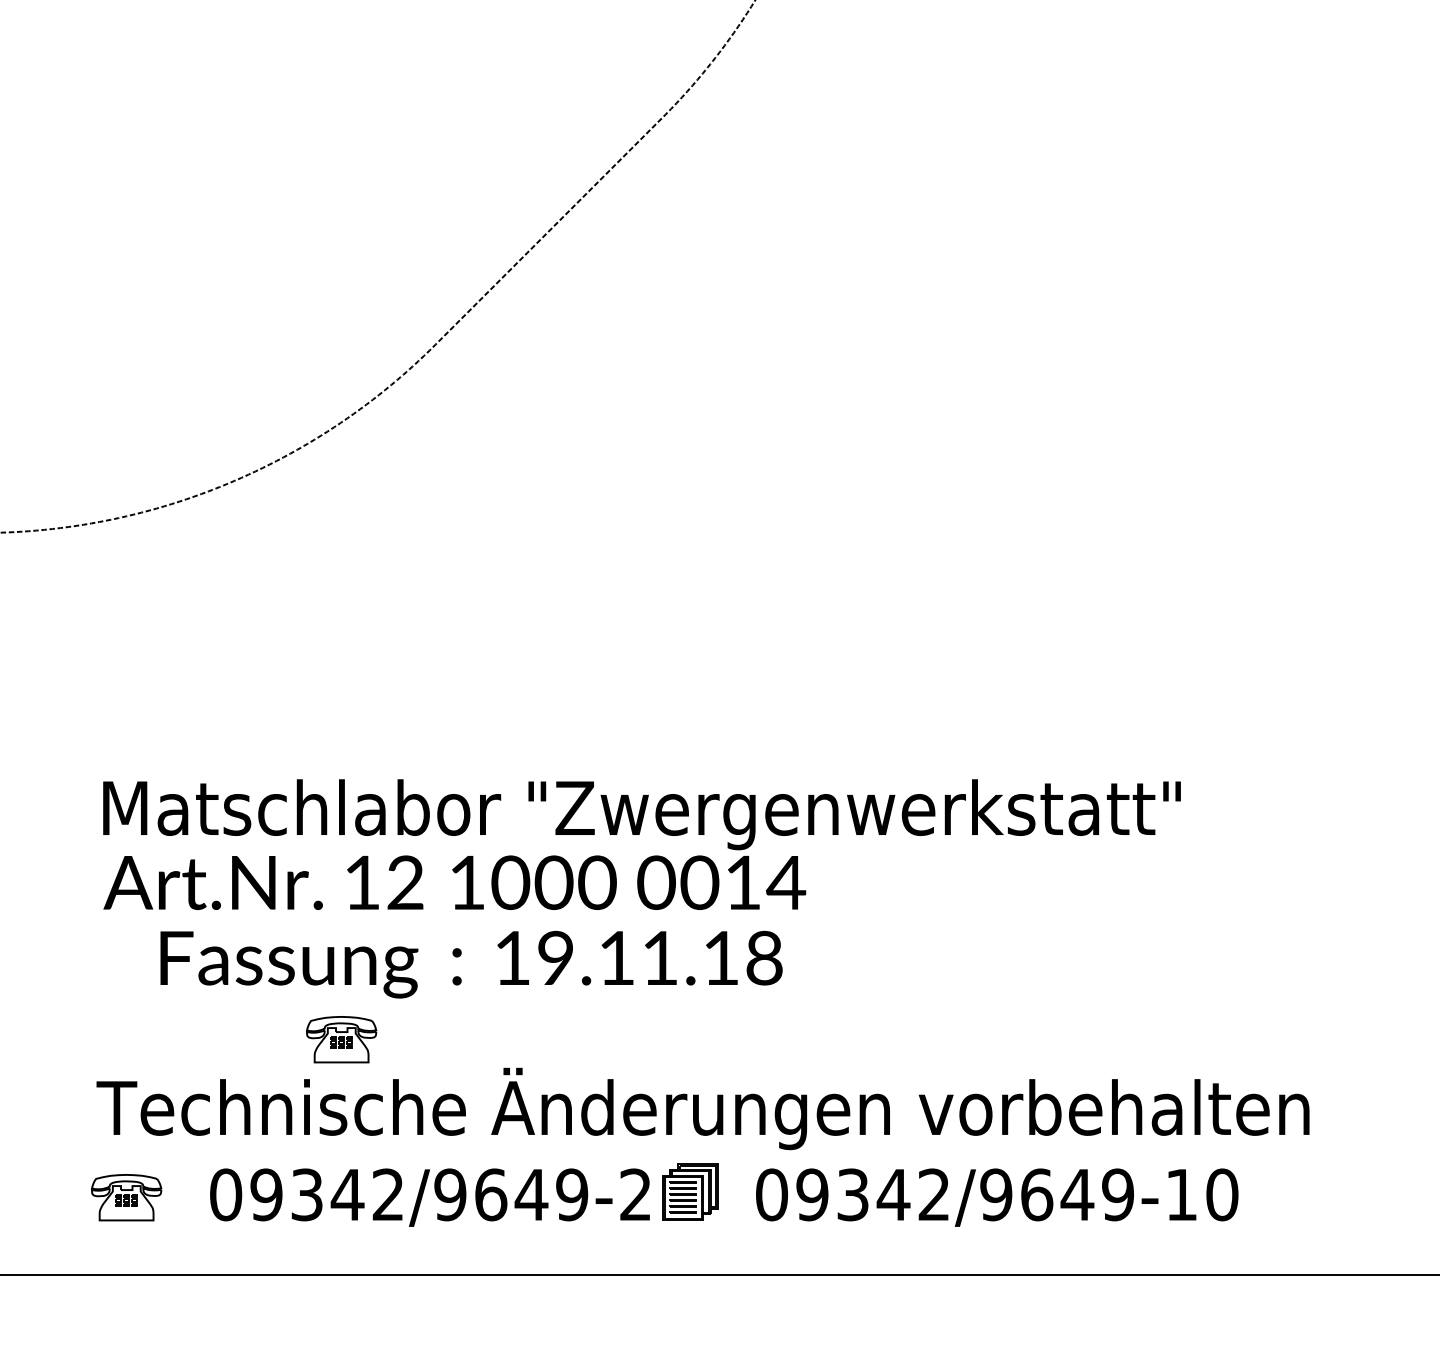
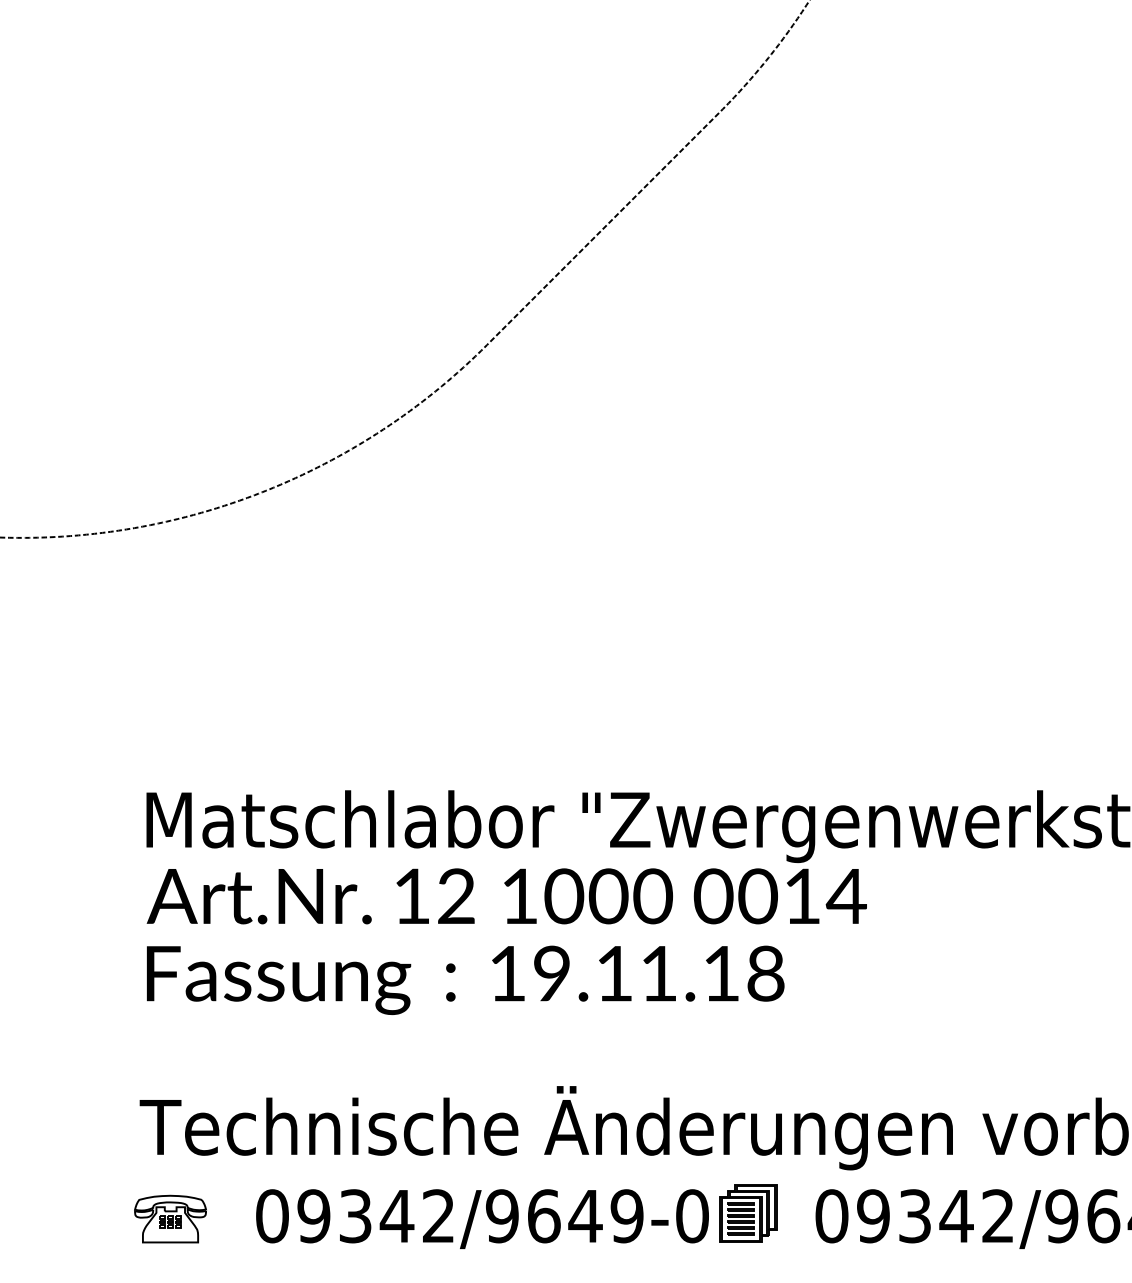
text: (471, 964) -> (465, 980), moved
part: (341, 1039) -> (390, 1057), removed
text: (635, 1194) -> (692, 1215), 09342/9649-2 -> 09342/9649-0

